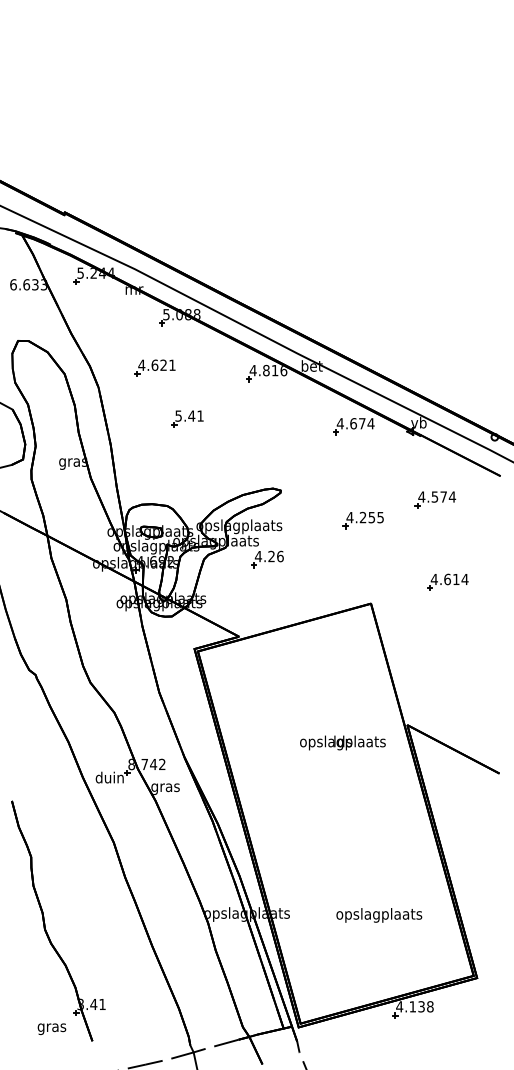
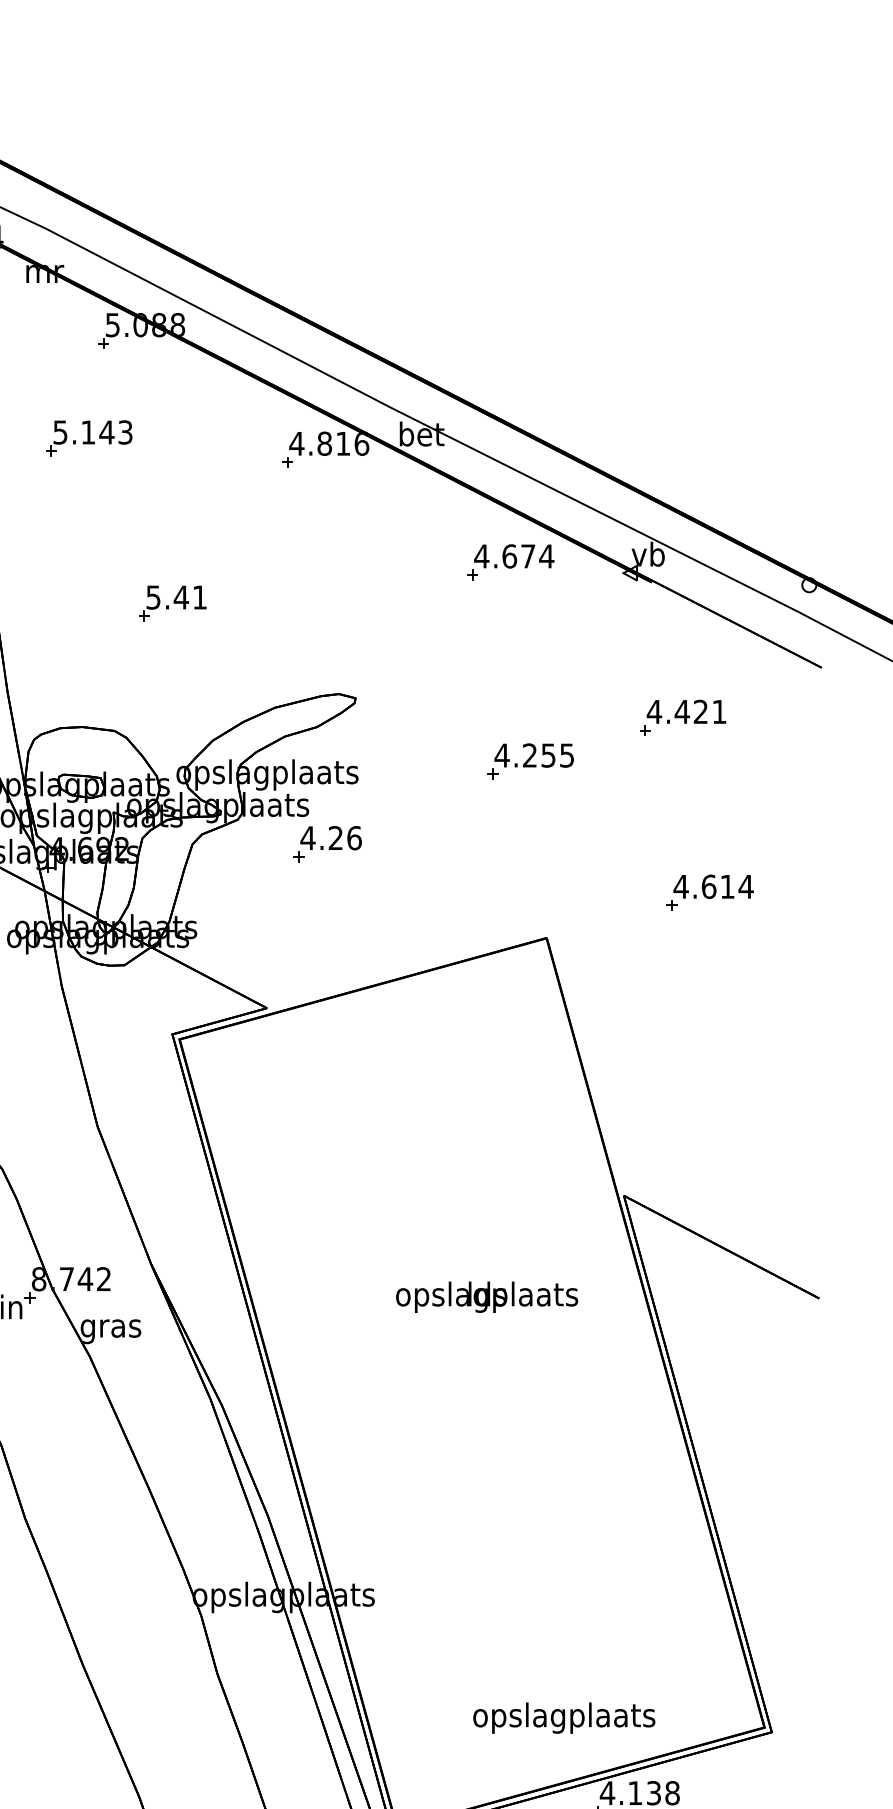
text: (156, 364) -> (91, 430), 4.621 -> 5.143
part: (187, 418) -> (172, 602), moved
text: (443, 496) -> (700, 710), 4.574 -> 4.421
text: (342, 742) -> (486, 1296), moved
text: (379, 915) -> (564, 1718), moved

